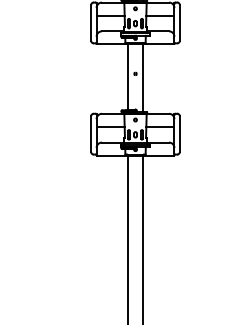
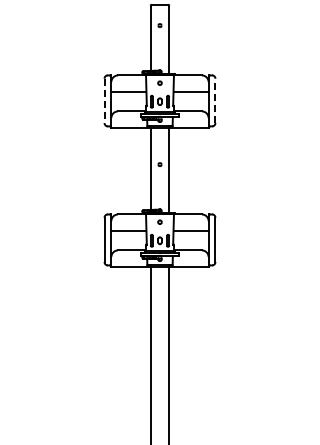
line: (179, 22) -> (215, 100), solid -> dashed
line: (91, 23) -> (104, 101), solid -> dashed

